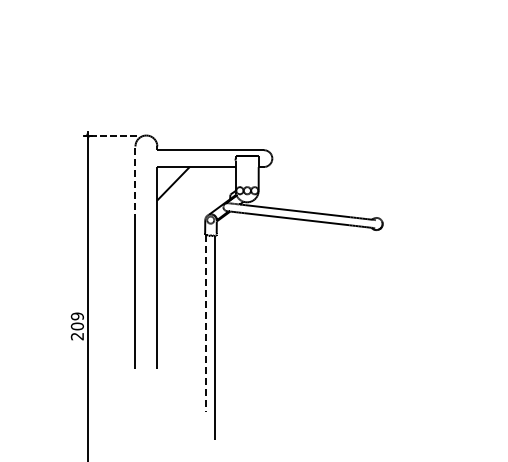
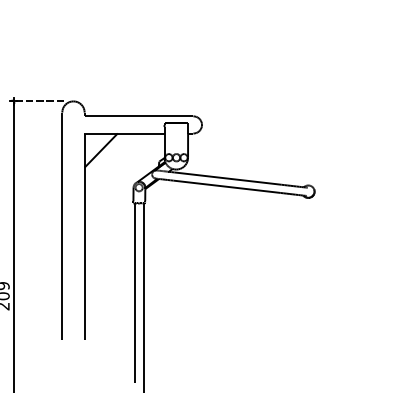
line: (135, 183) -> (62, 150), dashed -> solid
line: (206, 324) -> (134, 294), dashed -> solid

